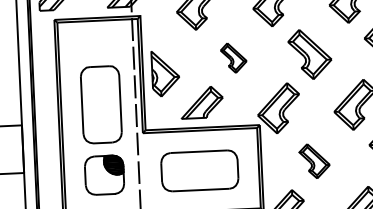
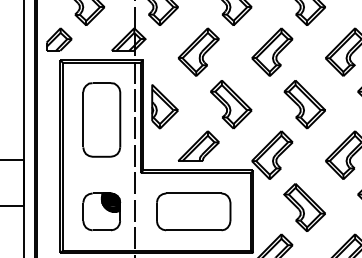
part: (233, 57) -> (231, 104), size x1.67
part: (165, 73) -> (164, 106), moved
part: (101, 104) -> (101, 119), moved
part: (314, 161) -> (304, 207), size x1.43

